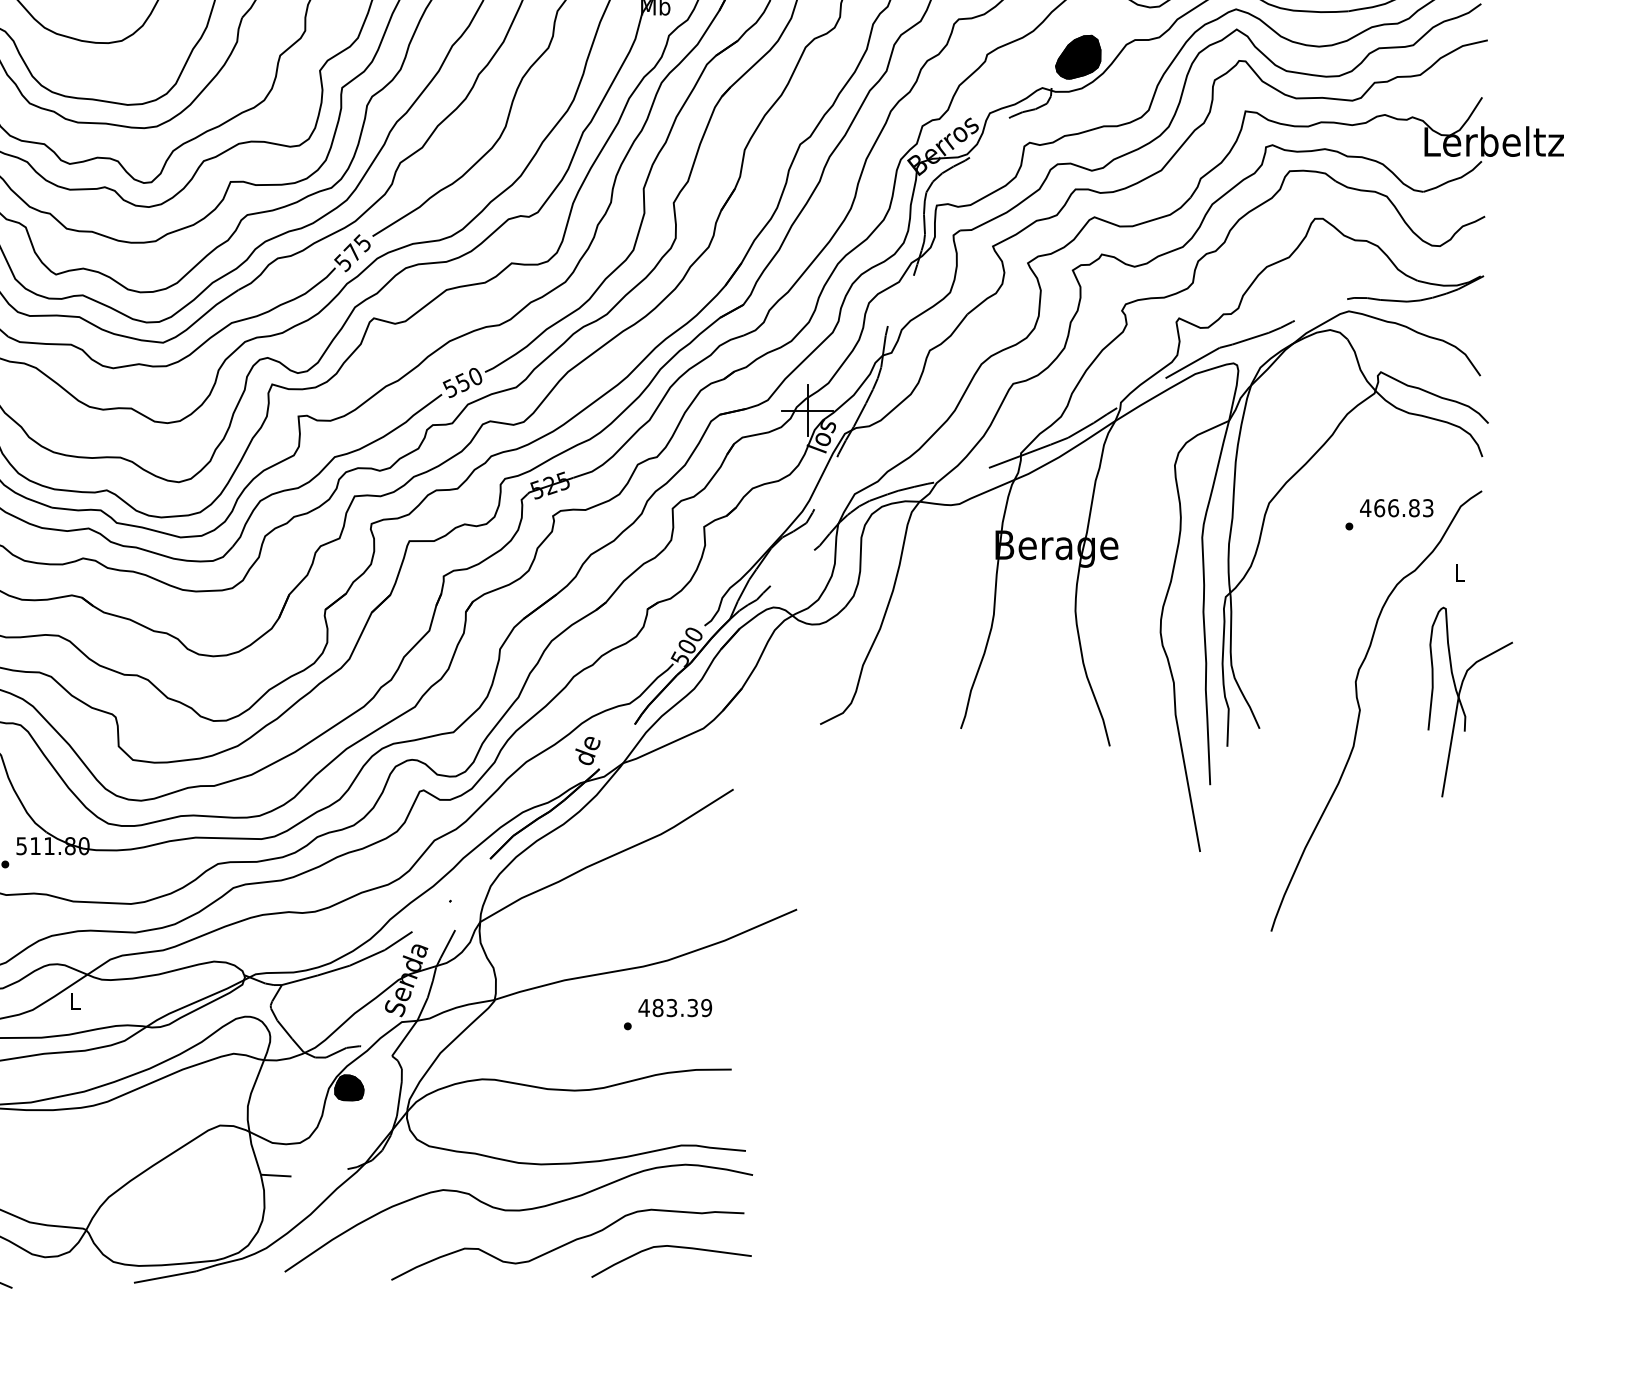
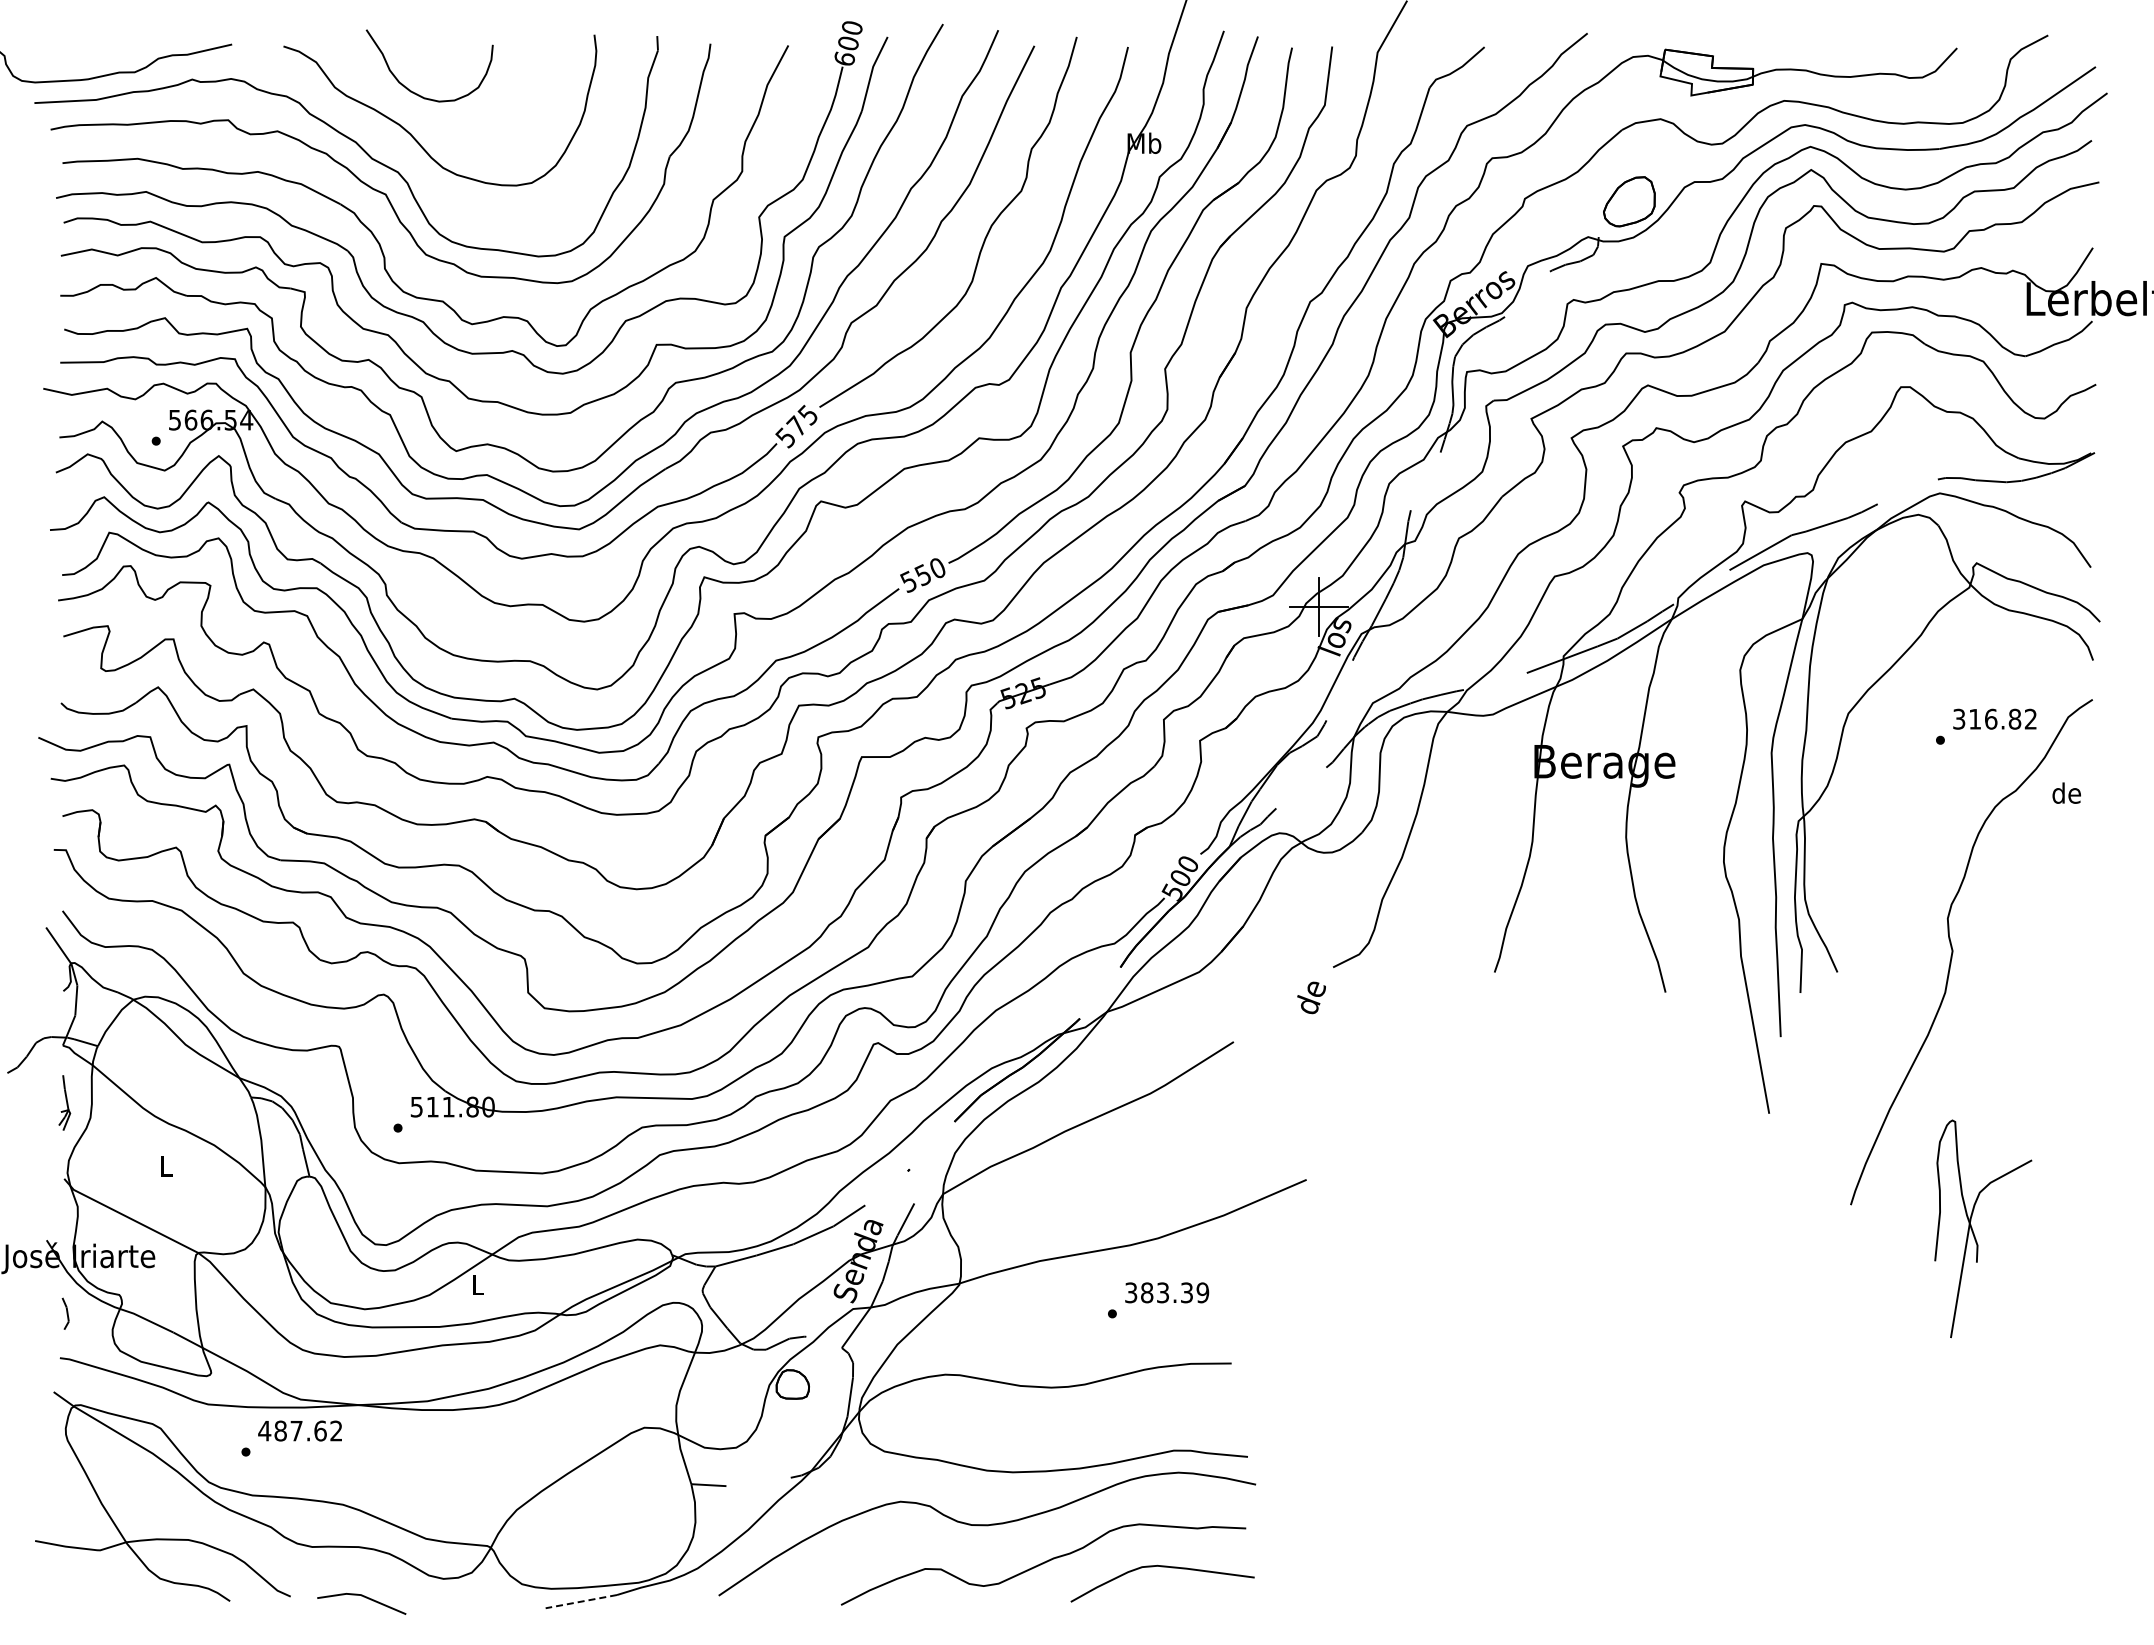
fill: (1077, 57) -> (1628, 201), removed
text: (1396, 507) -> (1994, 718), 466.83 -> 316.82
text: (1459, 572) -> (2066, 792), L -> de
part: (1461, 703) -> (1973, 1230), moved
text: (587, 750) -> (1311, 997), moved
text: (643, 1007) -> (1130, 1292), 483.39 -> 383.39
fill: (349, 1087) -> (792, 1384), removed
line: (164, 1276) -> (580, 1601), solid -> dashed

